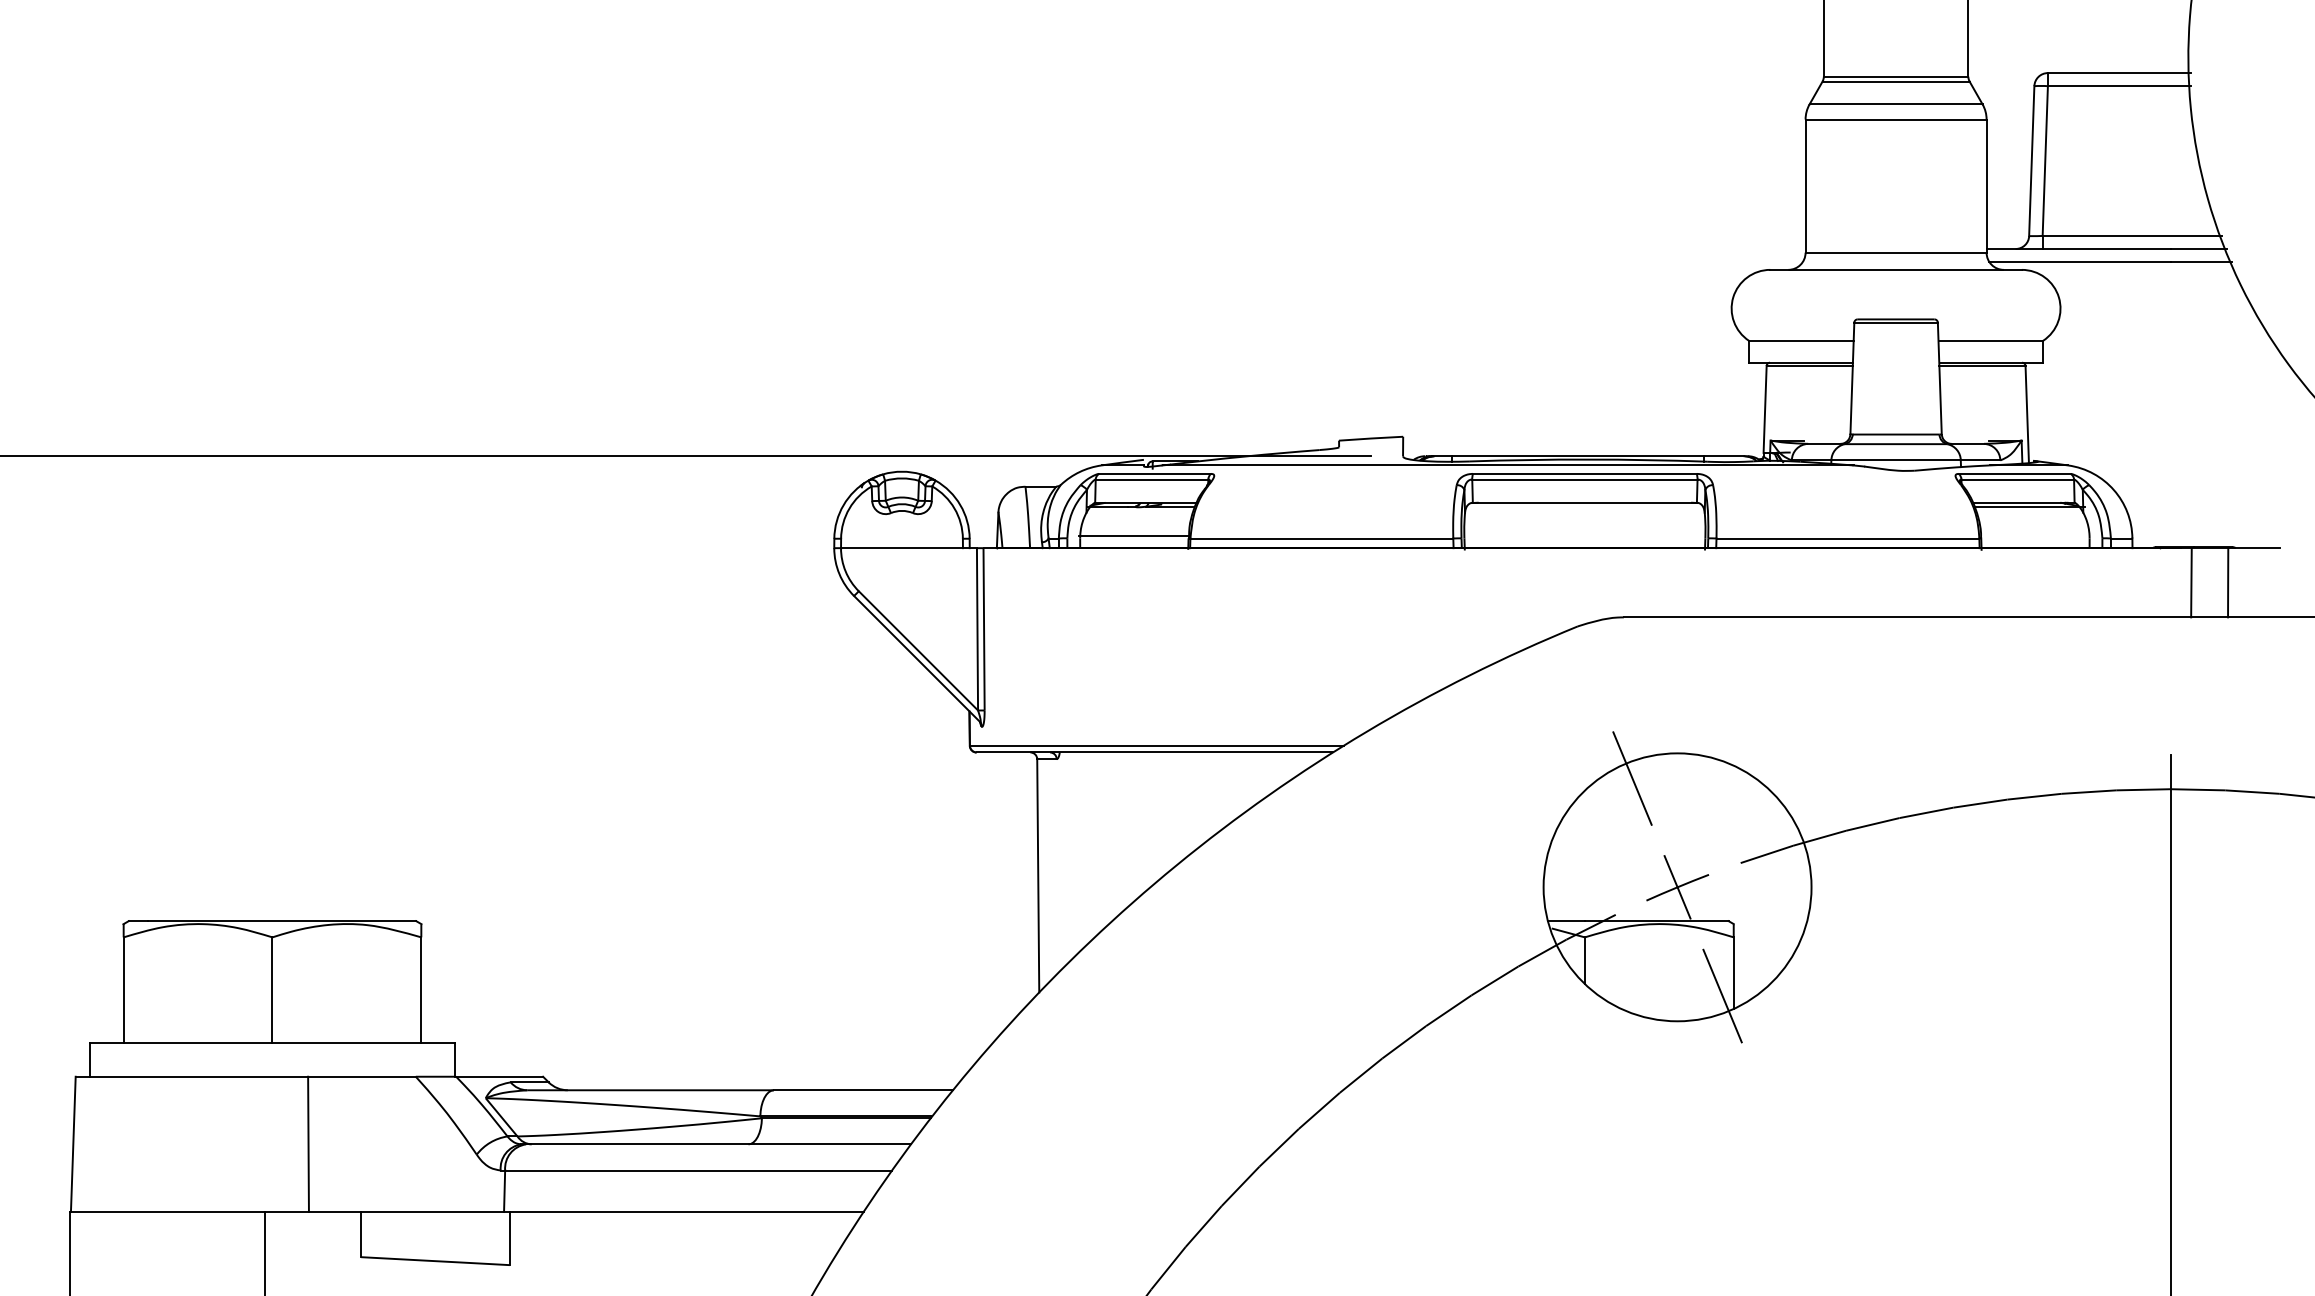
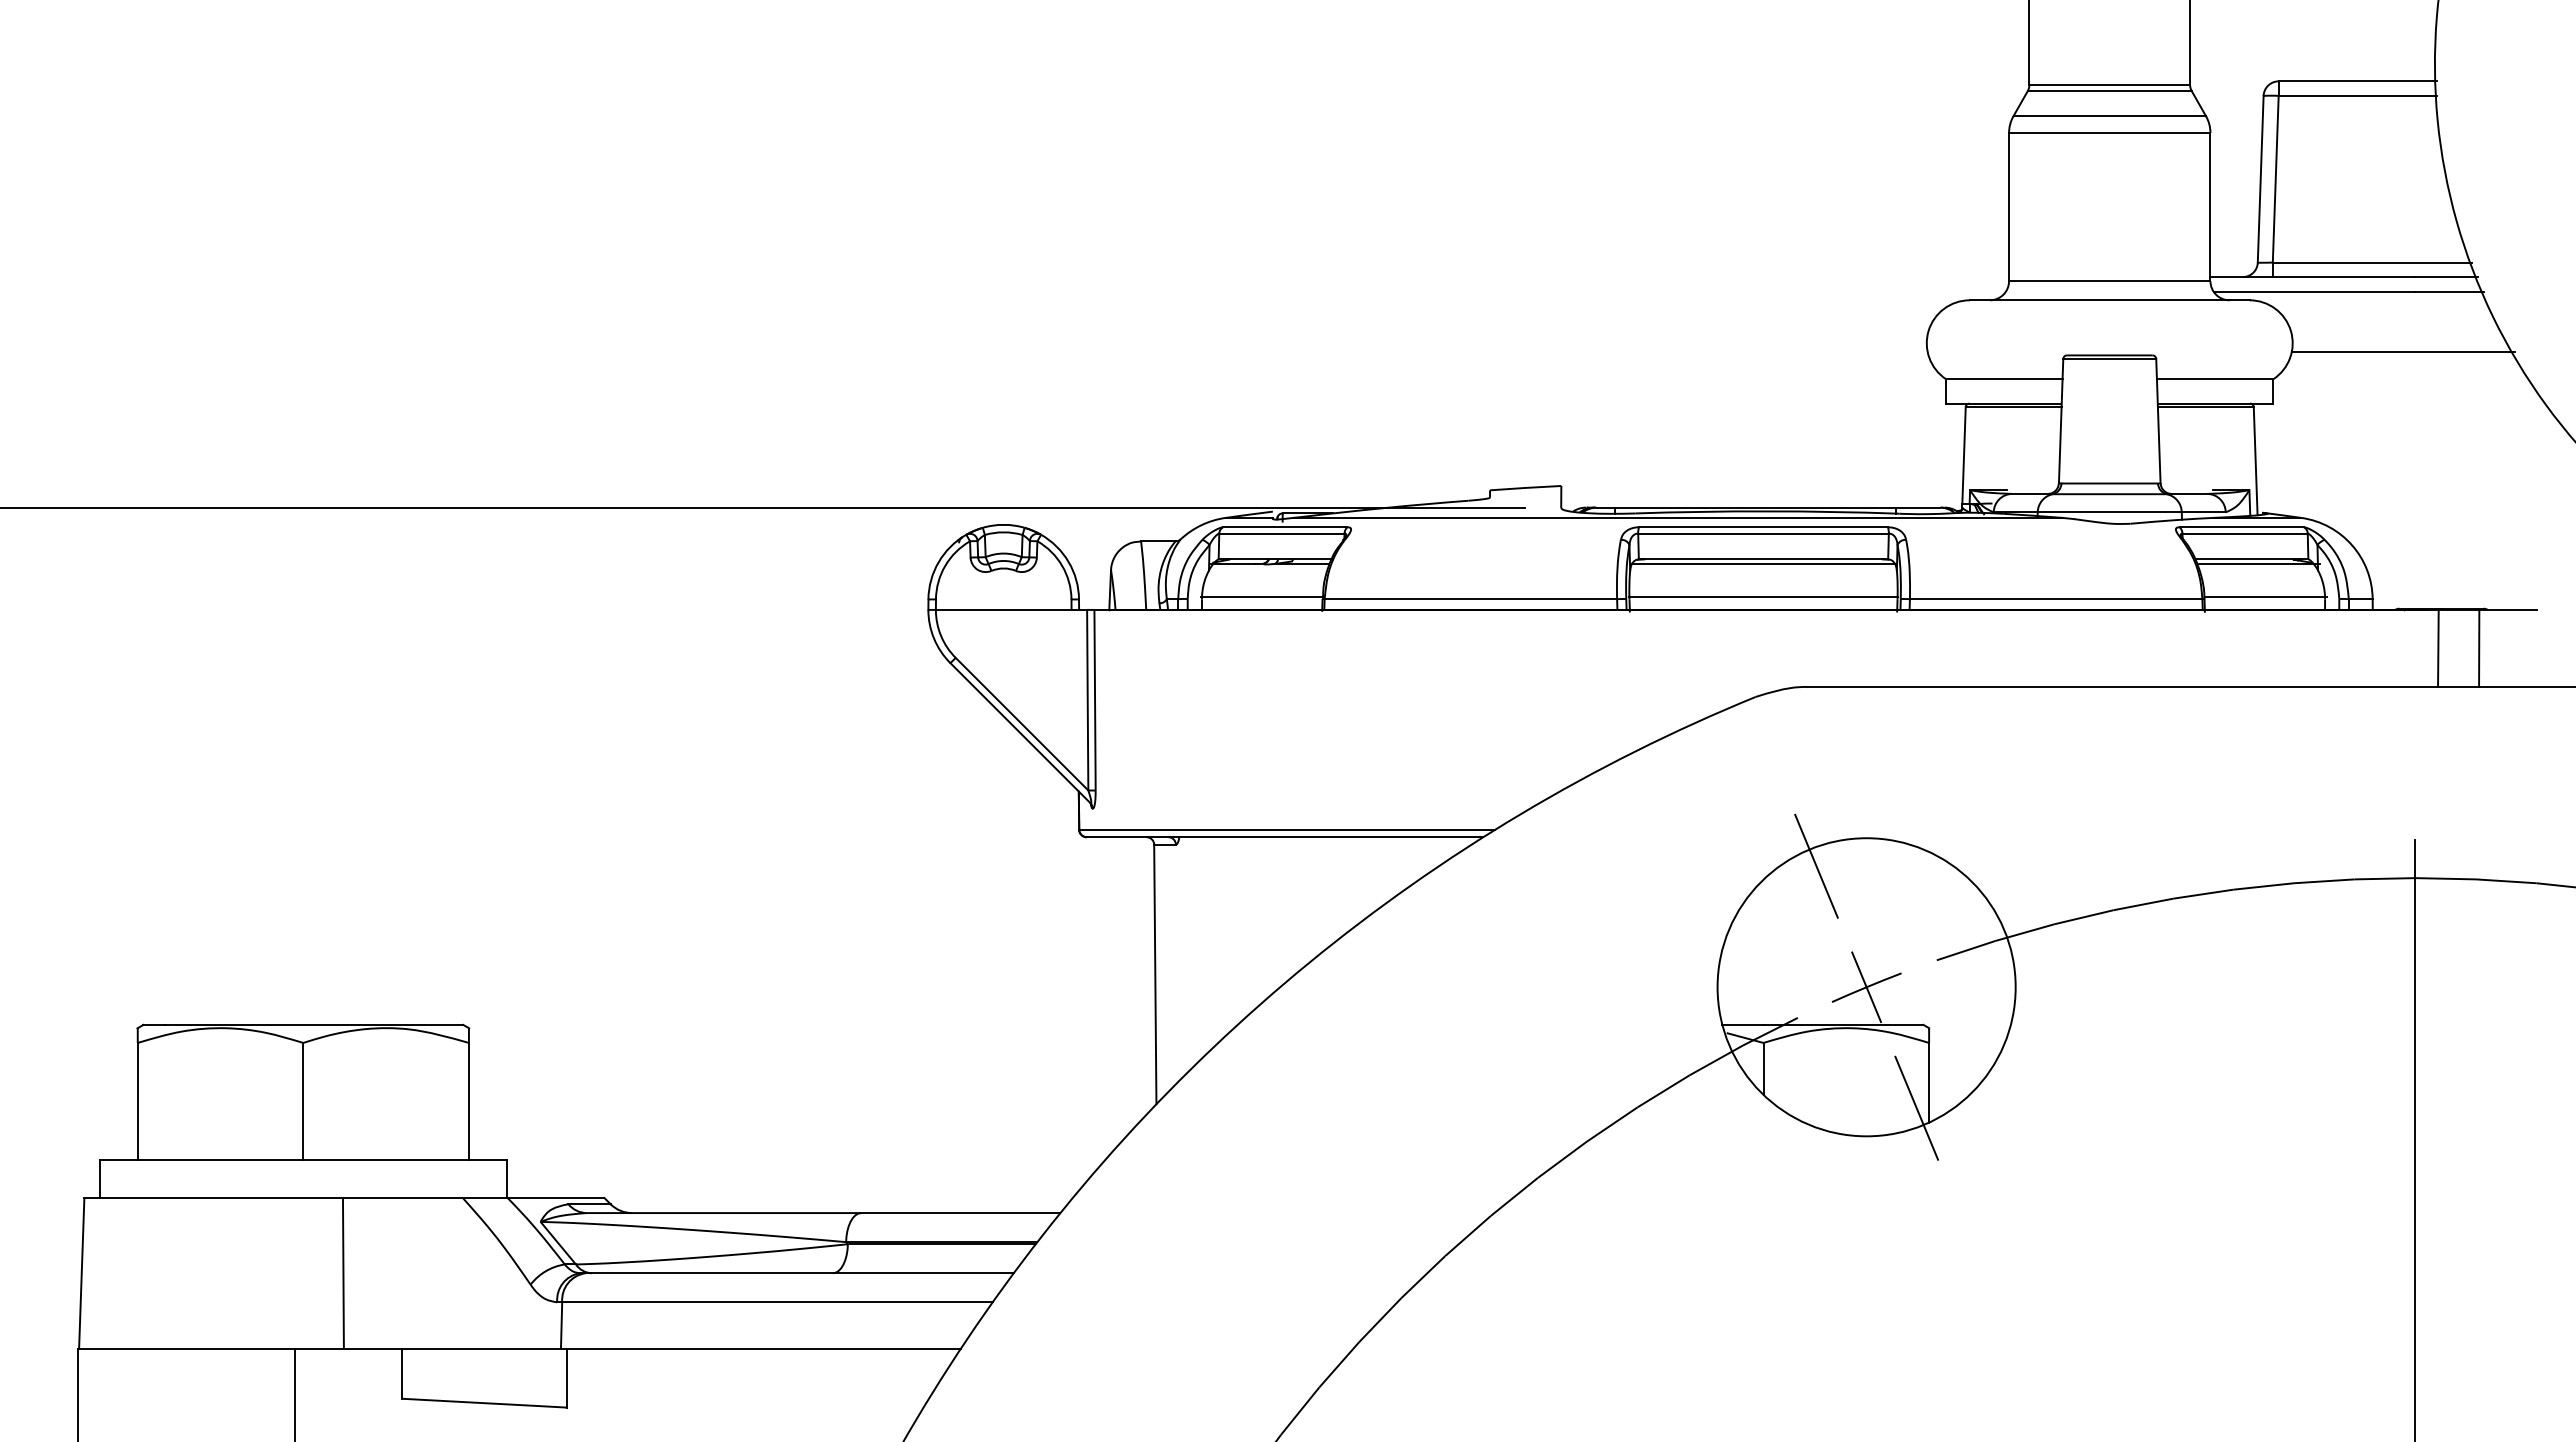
line: (2160, 316) -> (2403, 352), added
line: (1584, 506) -> (1763, 563), added
line: (1583, 536) -> (1762, 596), added
line: (2036, 536) -> (2266, 596), added

